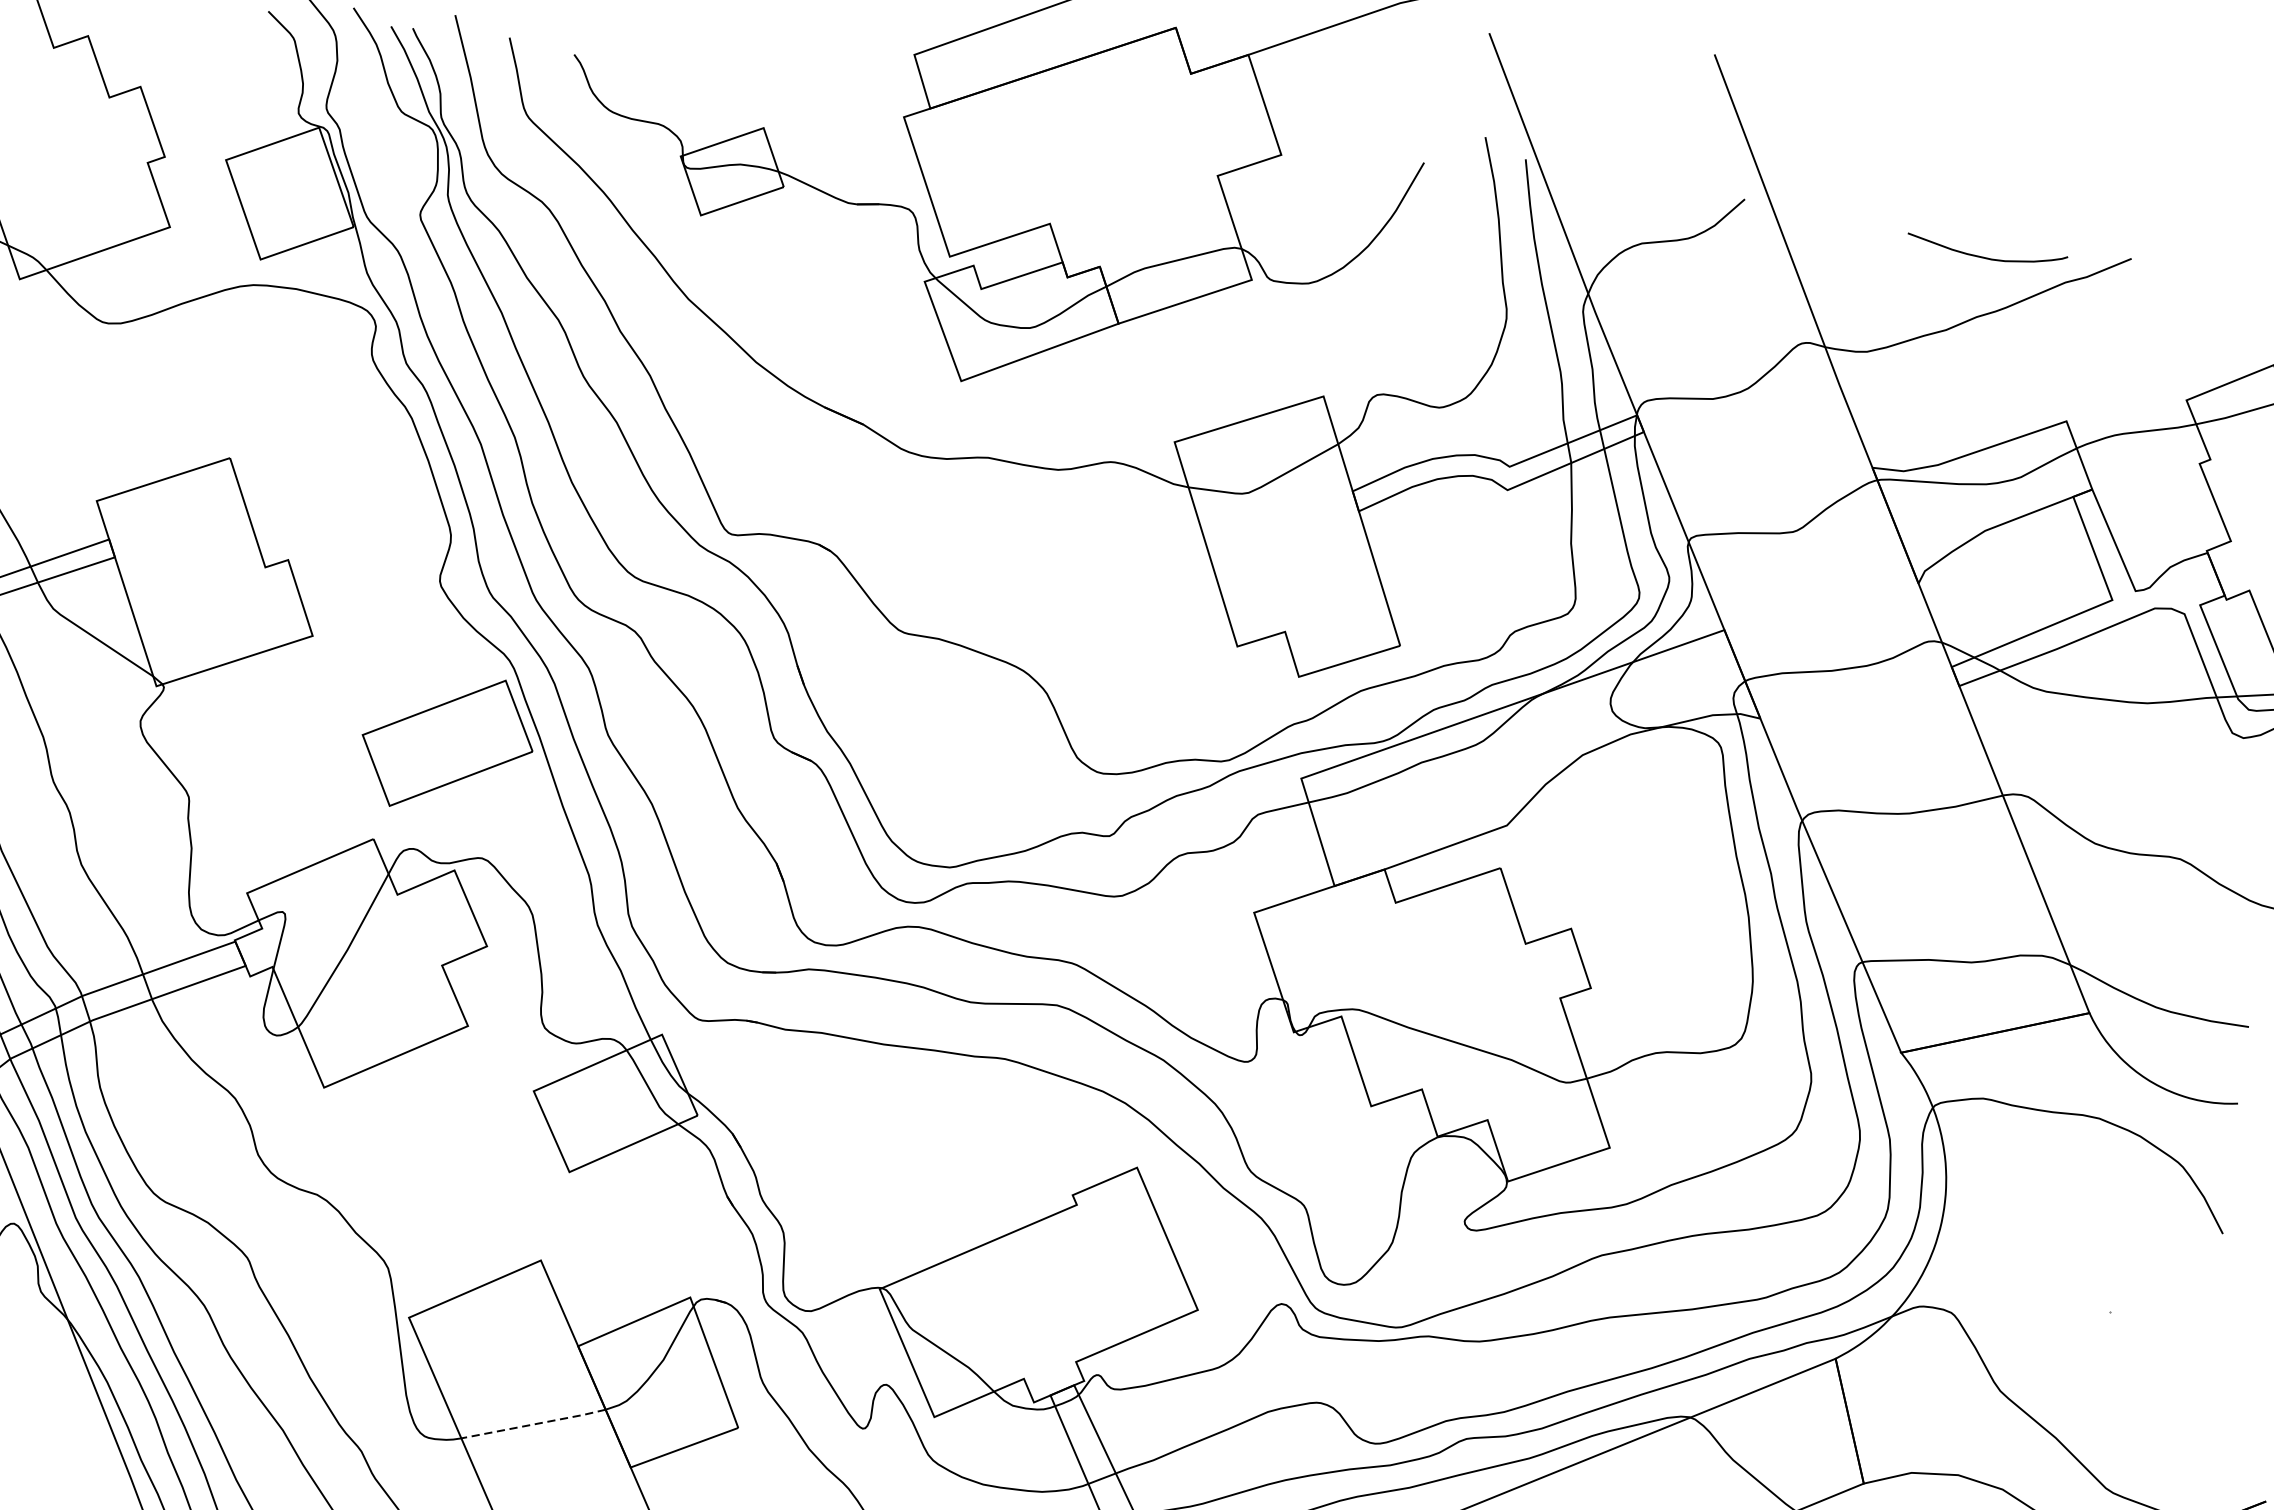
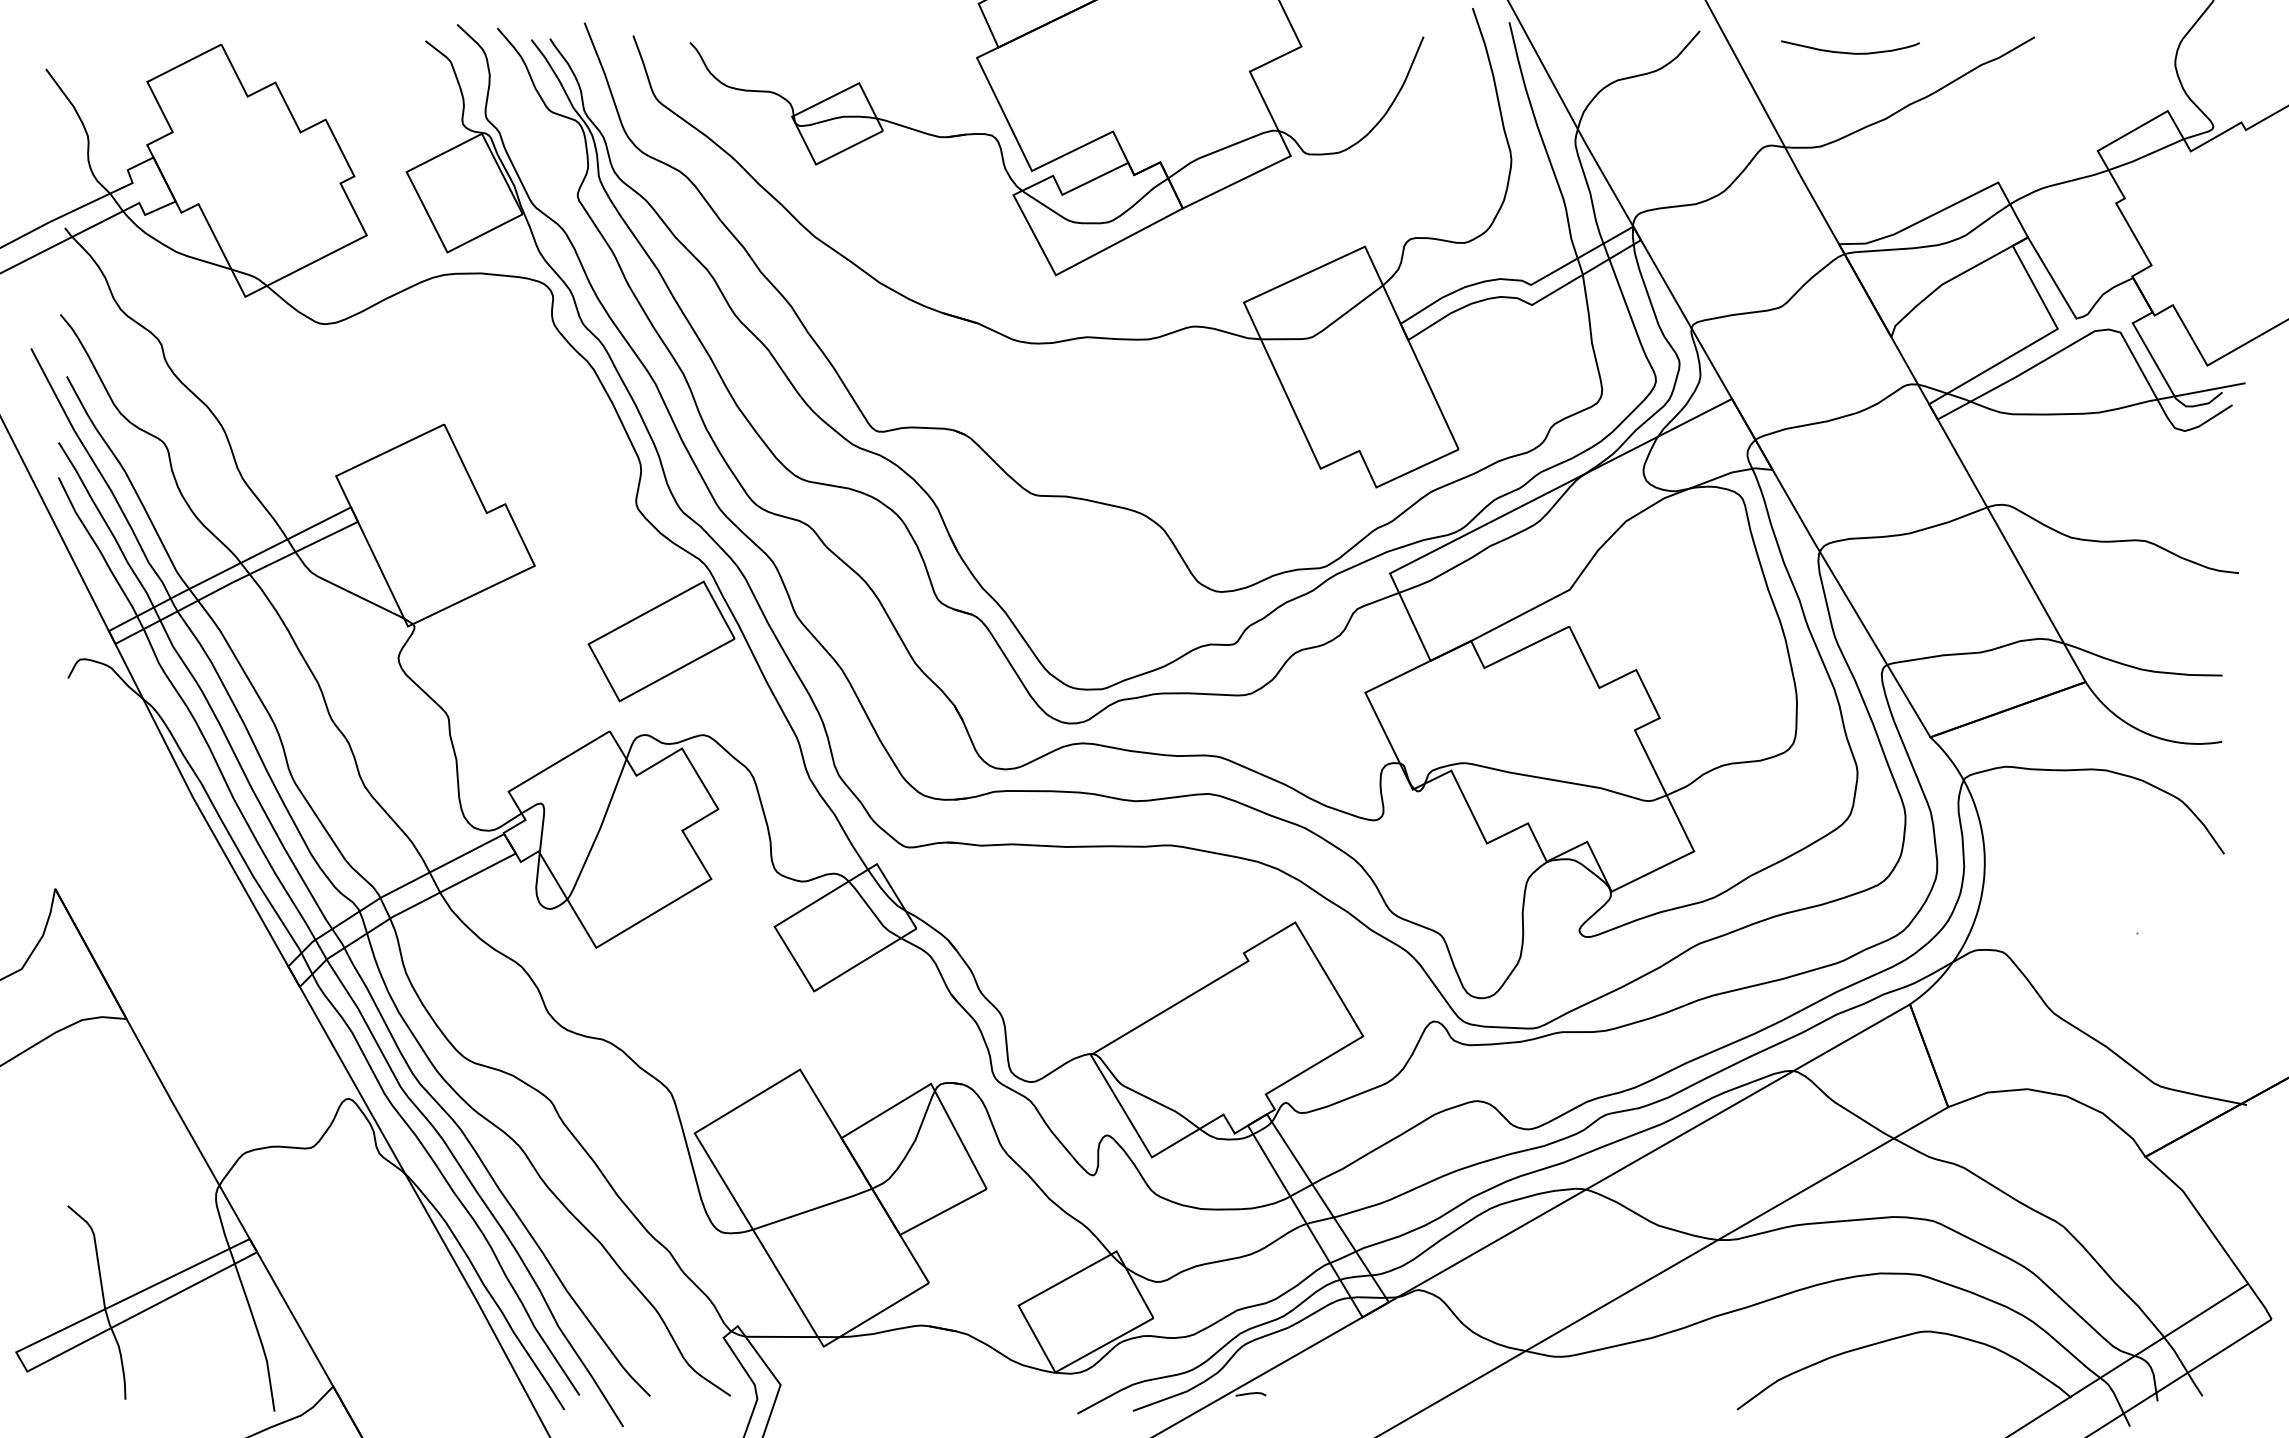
curve: (1986, 257) -> (1850, 52), moved
line: (534, 1424) -> (813, 1209), dashed -> solid

